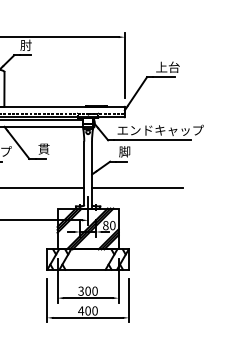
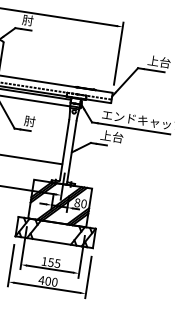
text: (43, 148) -> (29, 120), 貫 -> 肘
text: (130, 151) -> (111, 136), 脚 -> 上台
line: (137, 188) -> (112, 172), removed
text: (87, 290) -> (50, 261), 300 -> 155

